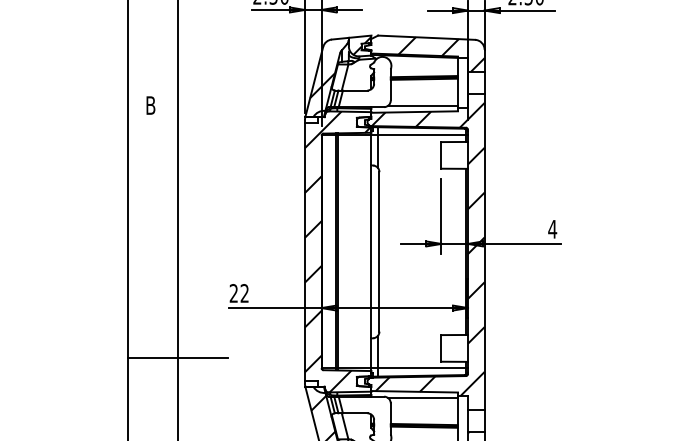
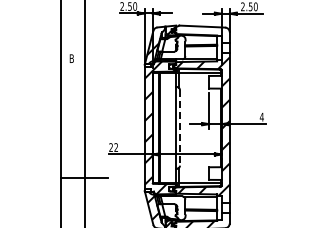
hatch: (441, 54) -> (209, 34), removed
line: (380, 251) -> (180, 127), solid -> dashed

